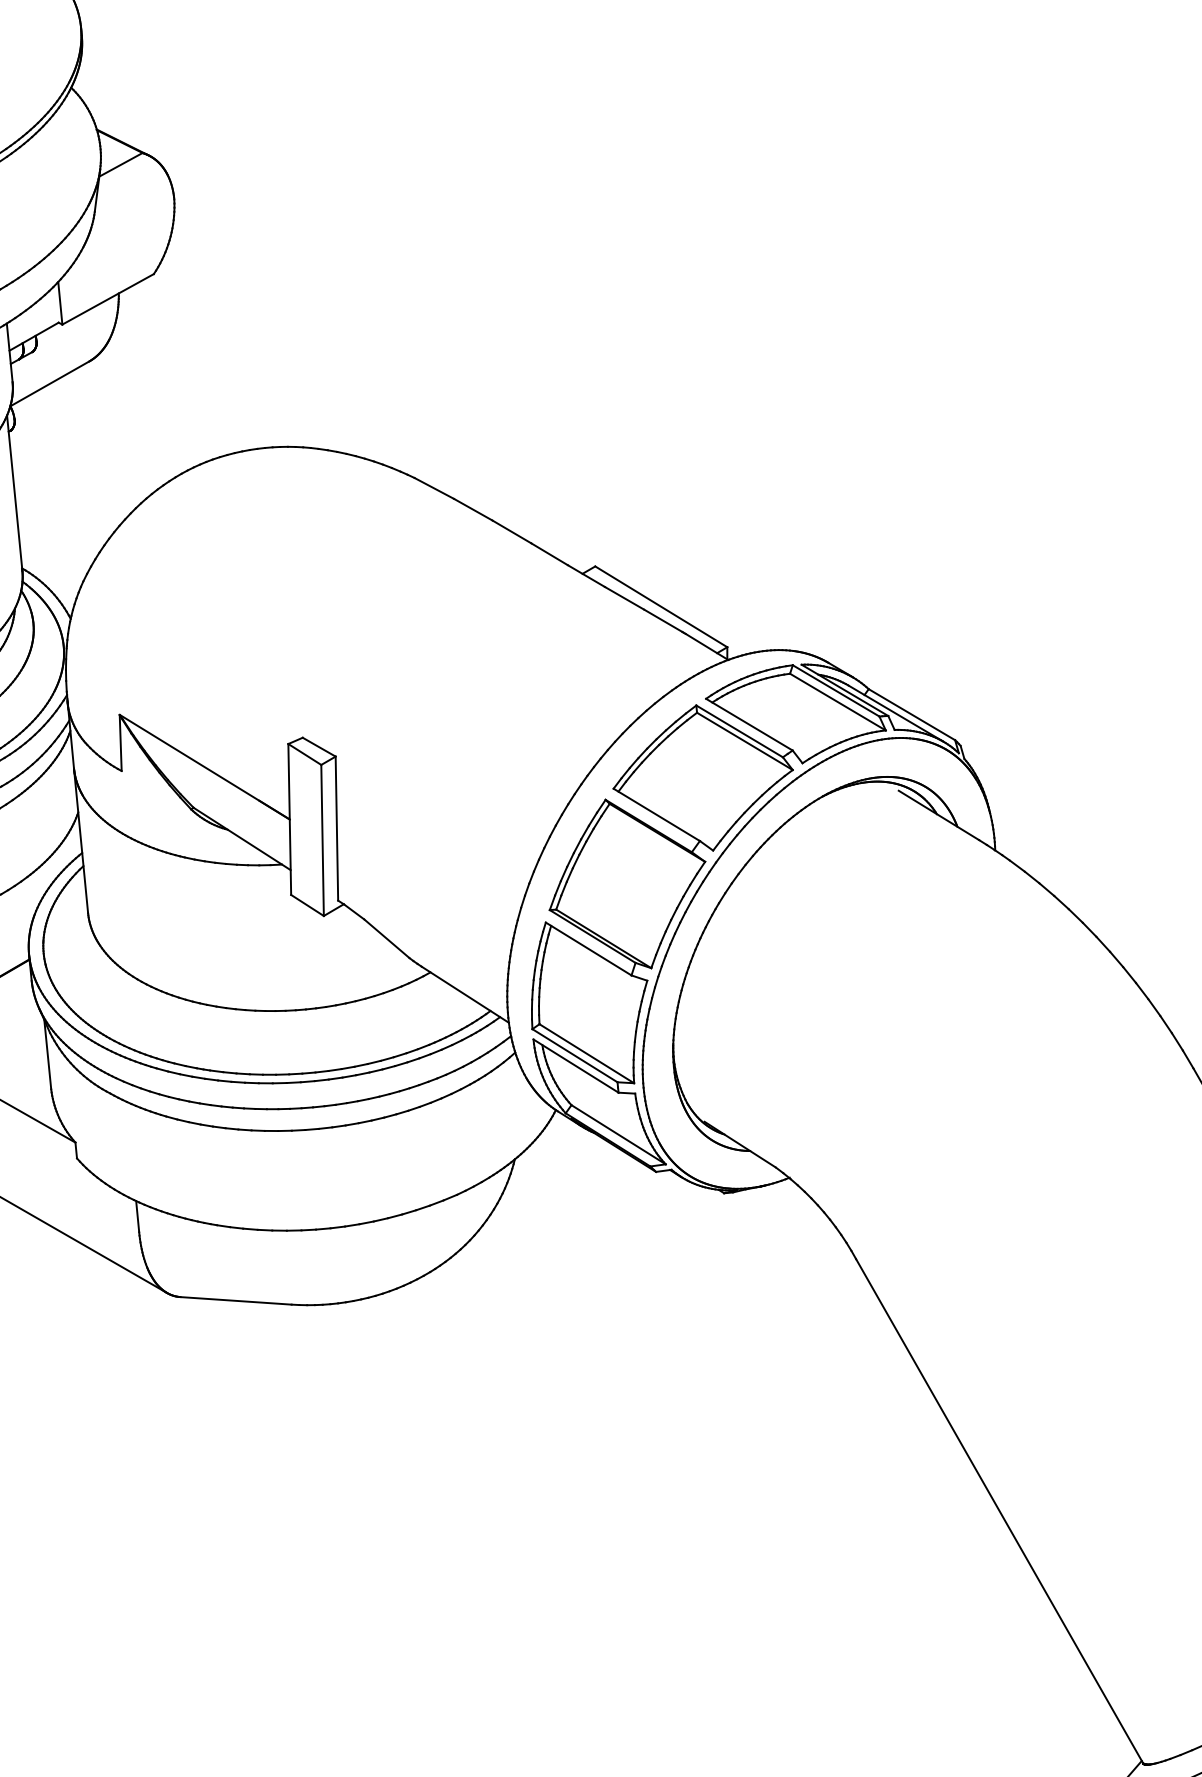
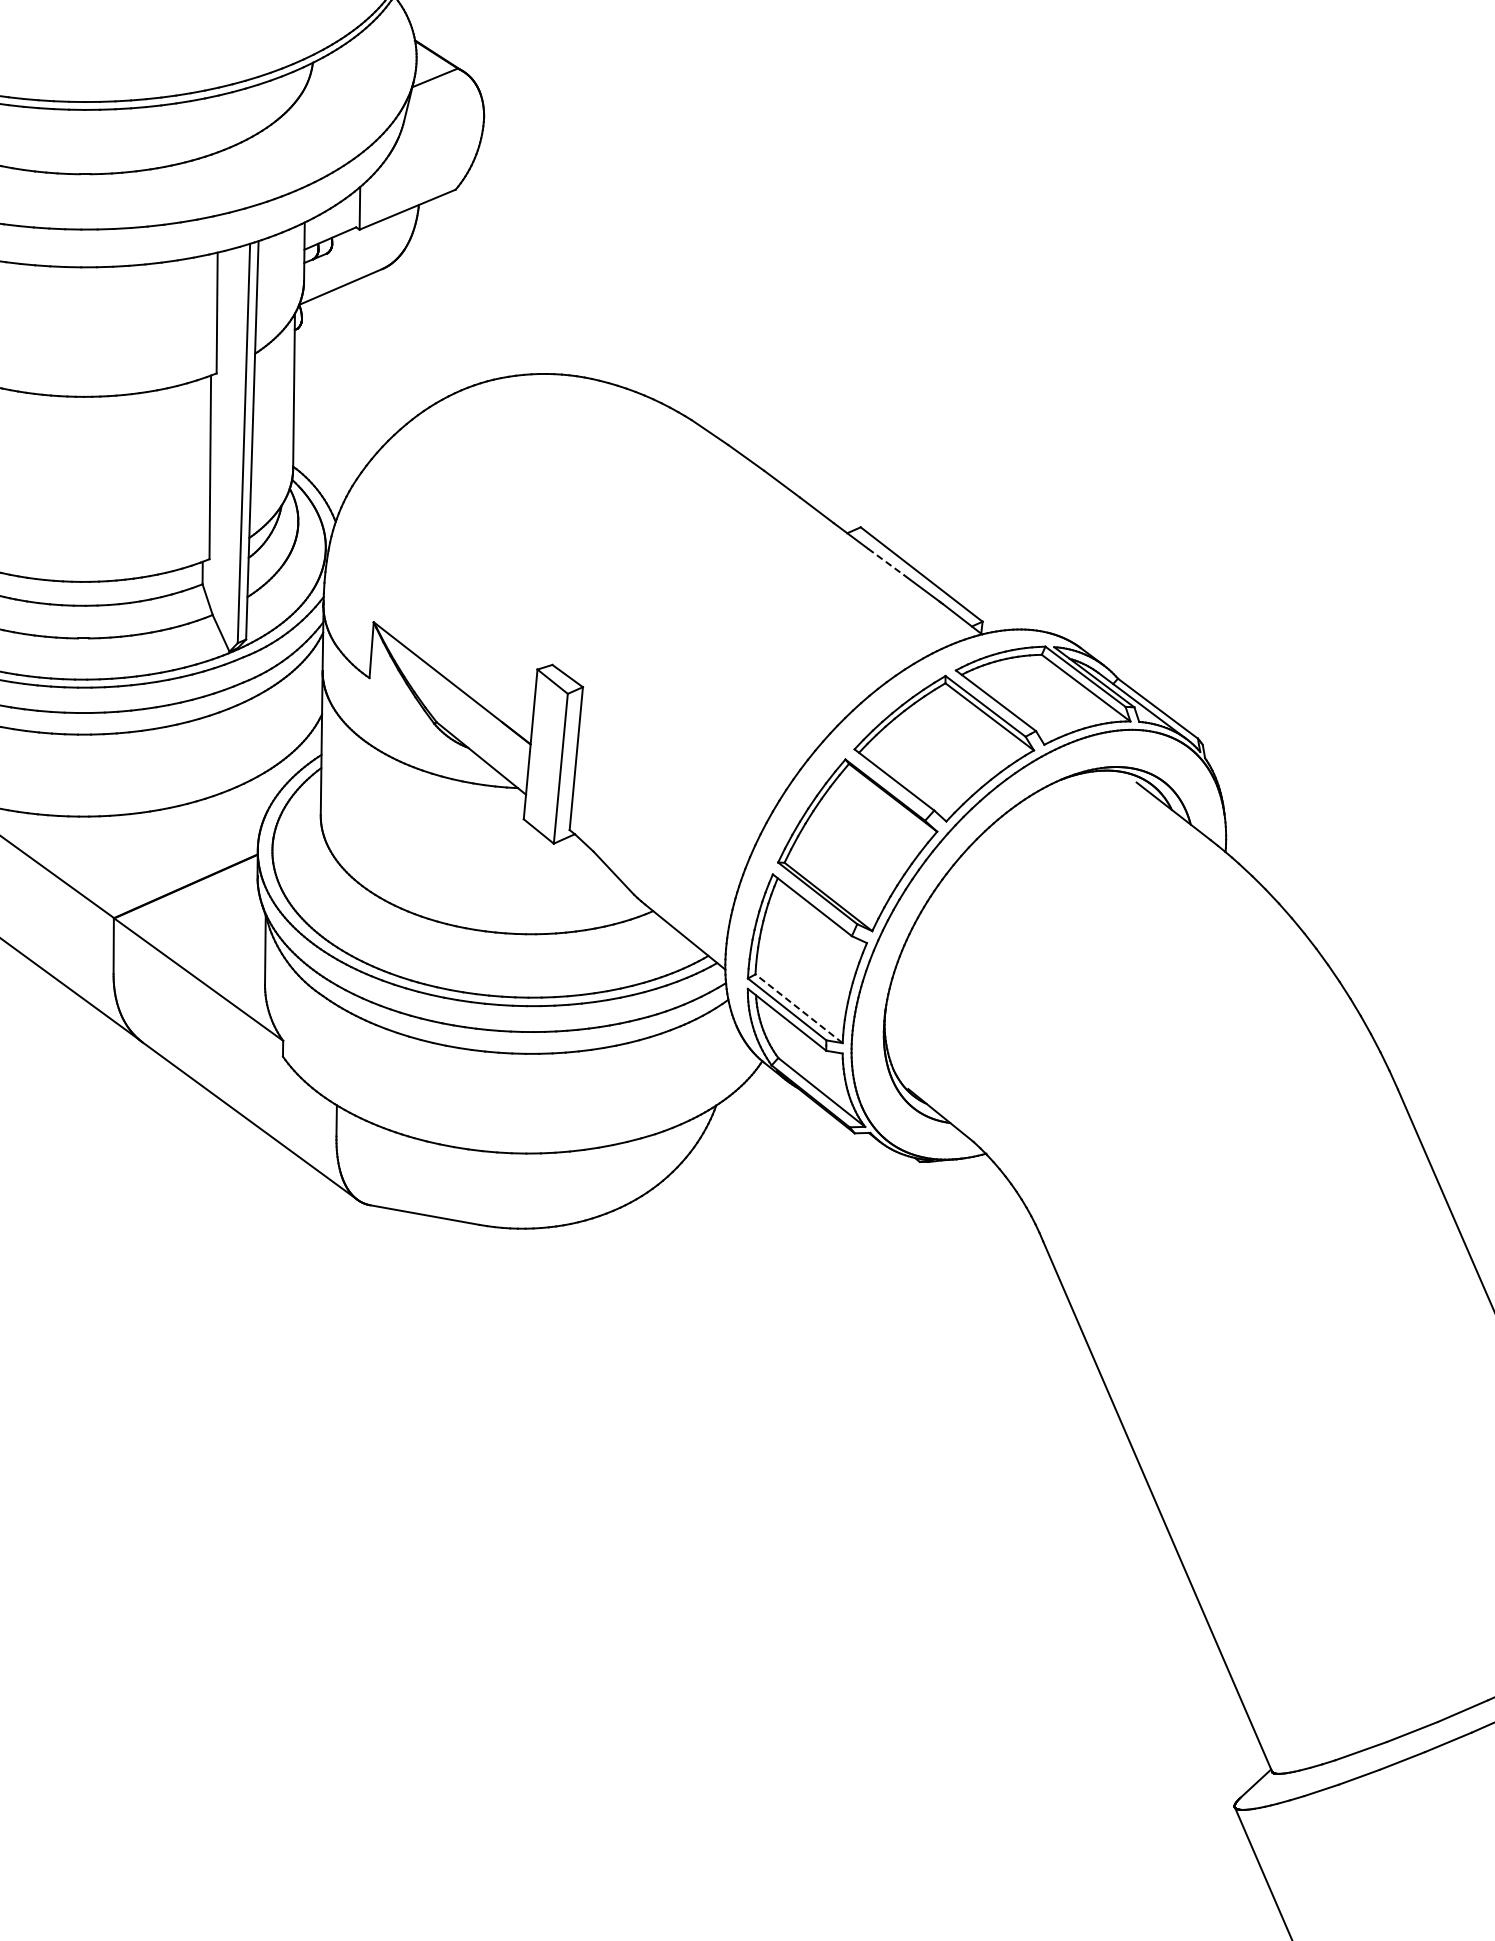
line: (624, 598) -> (886, 562), solid -> dashed
line: (587, 1053) -> (799, 1008), solid -> dashed

